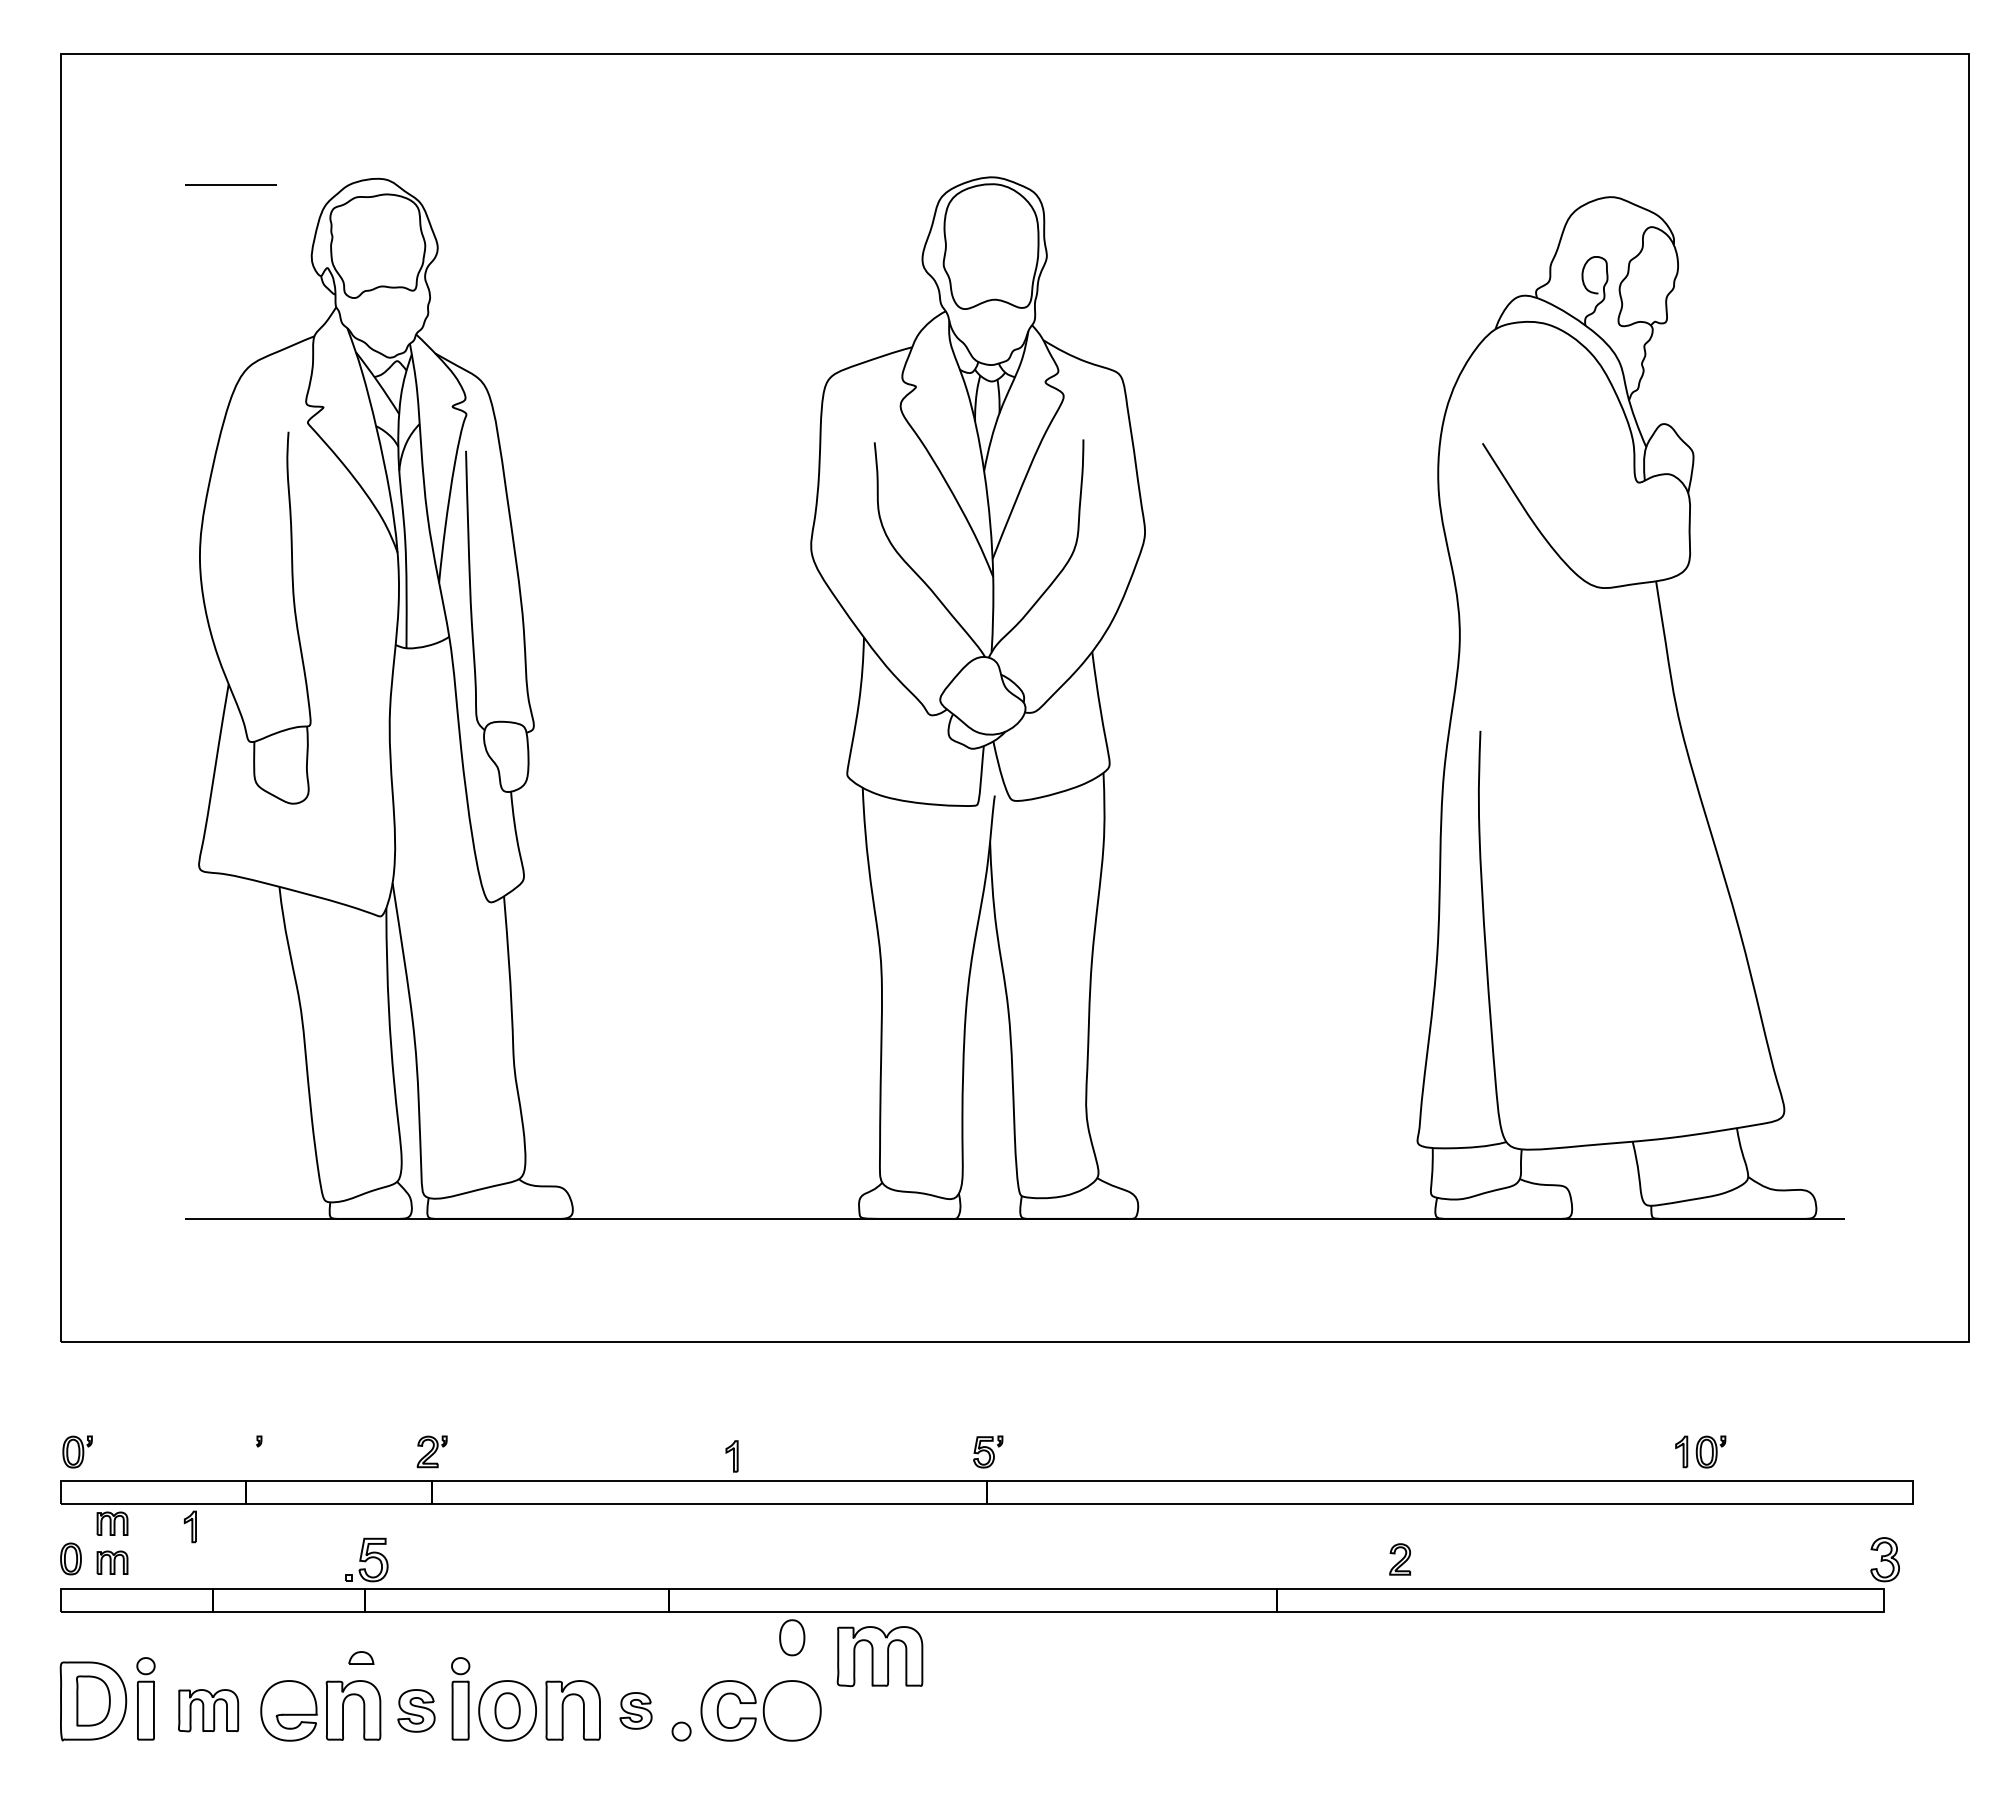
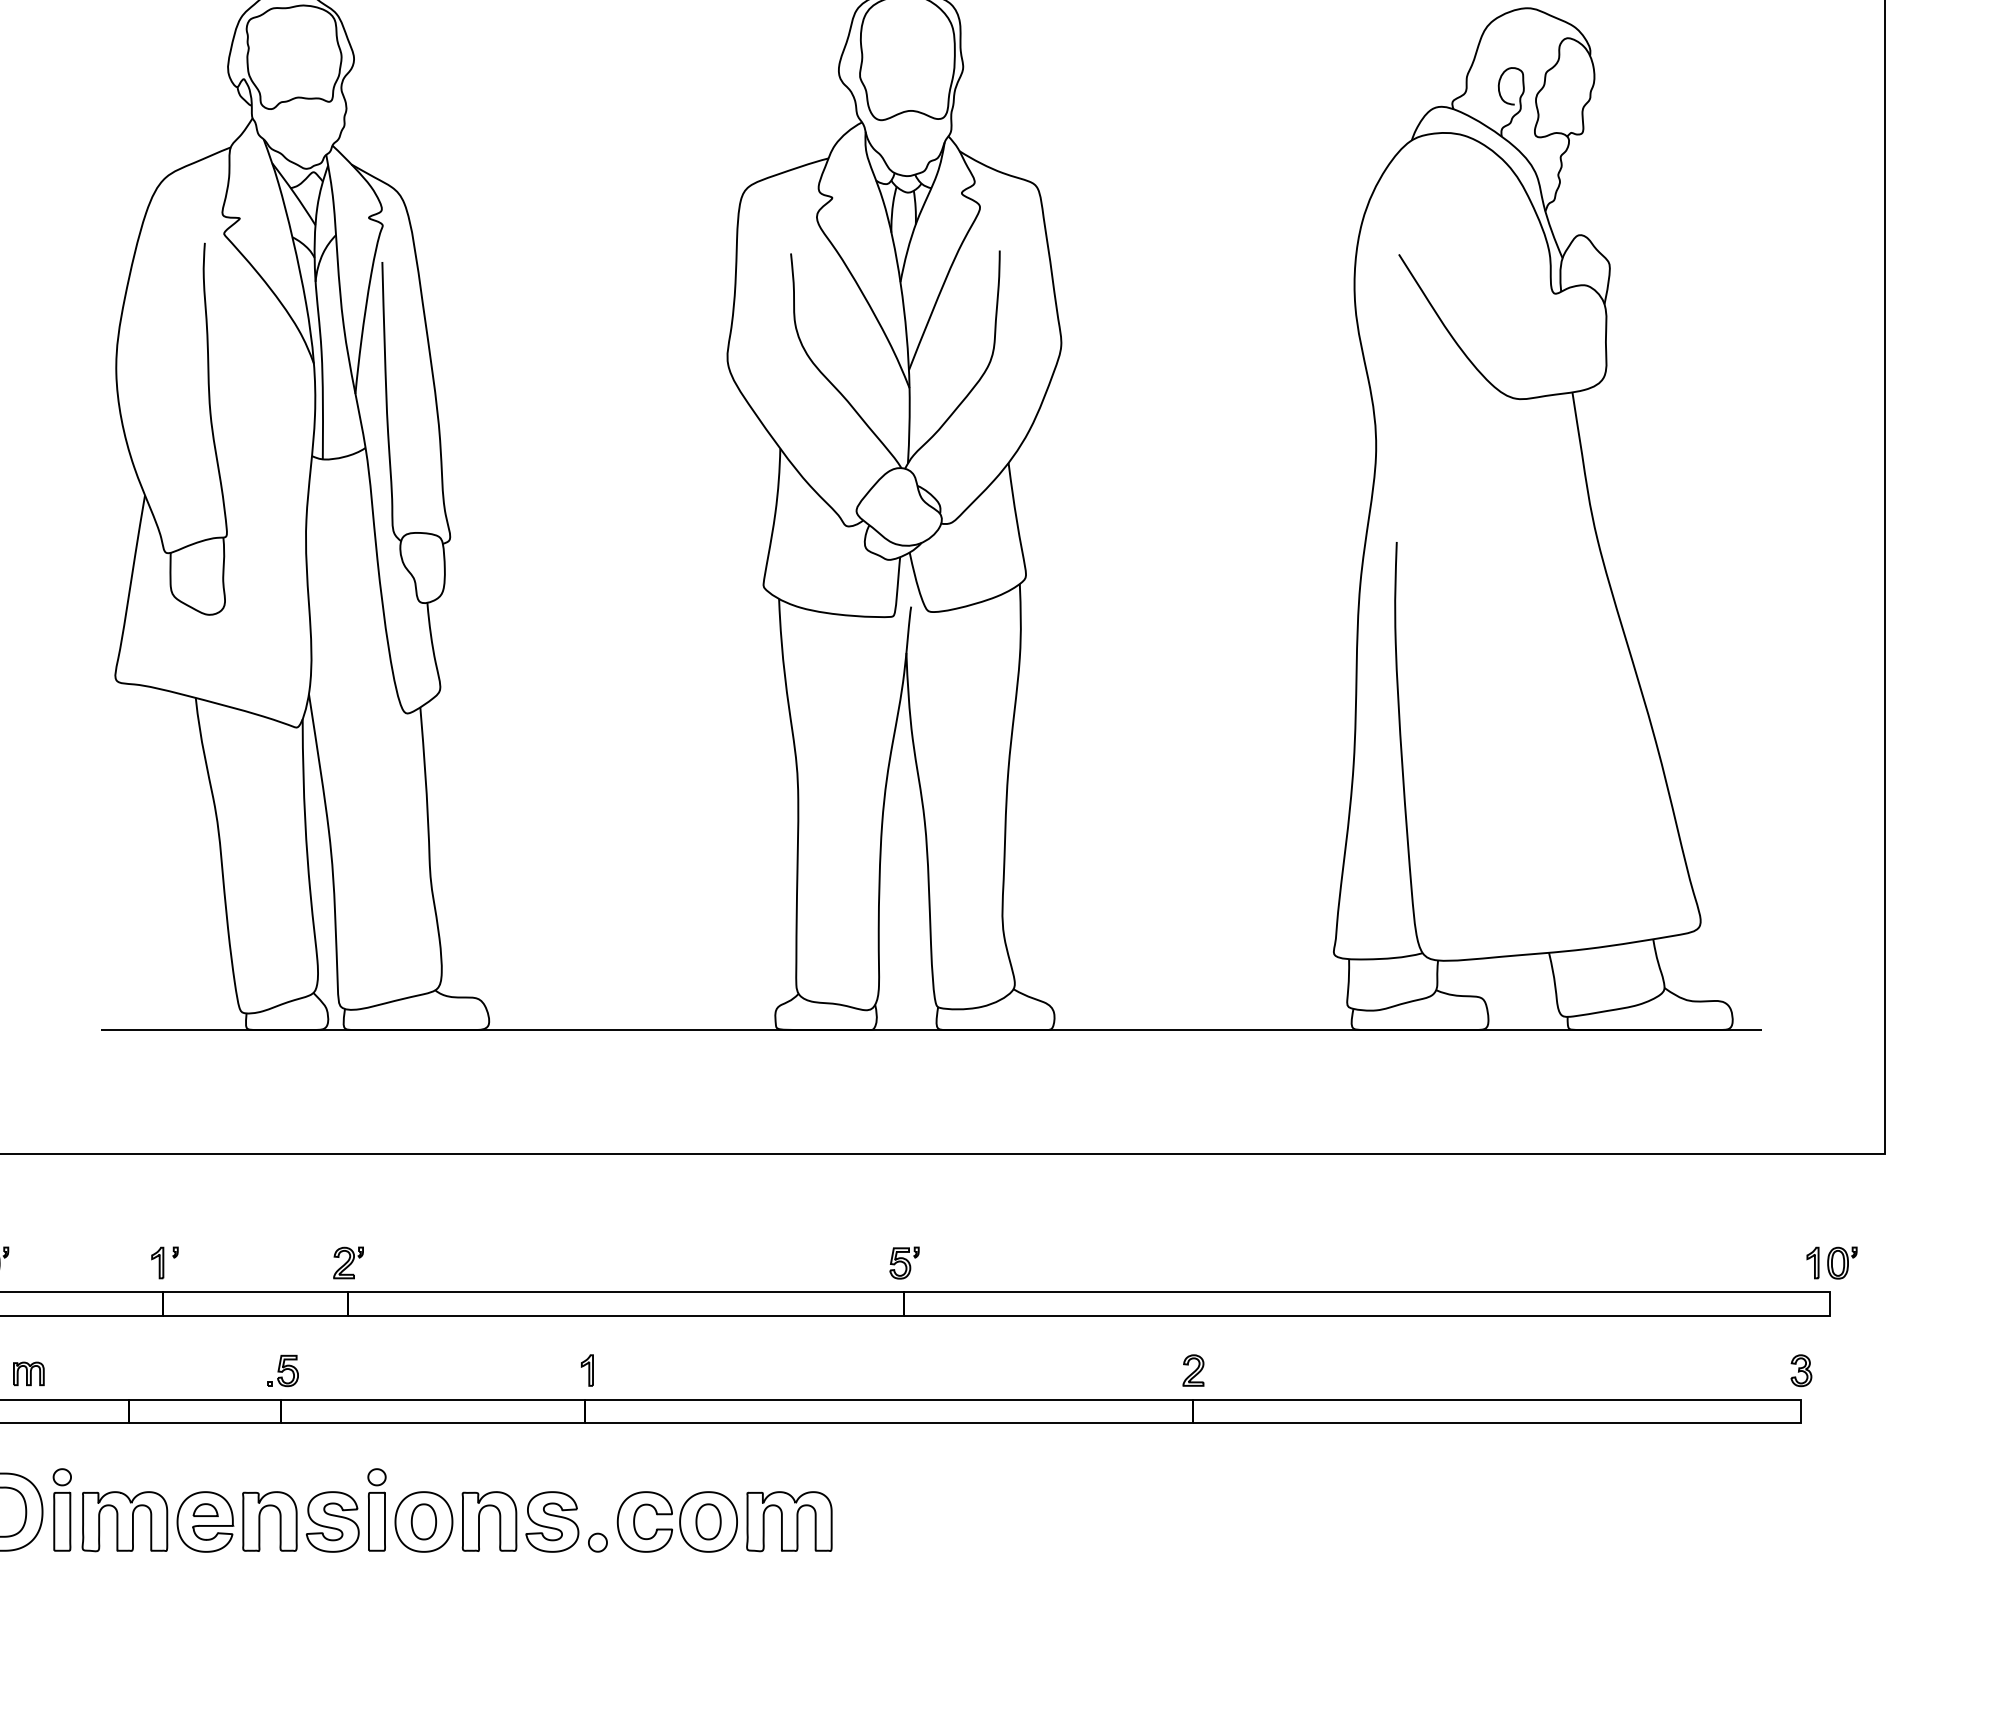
part: (1700, 1451) -> (1831, 1262), moved
part: (731, 1456) -> (586, 1370), moved
part: (112, 1523) -> (28, 1334), removed
part: (189, 1526) -> (156, 1262), moved
part: (366, 1559) -> (282, 1370), size x0.71
part: (1400, 1559) -> (1193, 1370), moved
part: (1884, 1559) -> (1800, 1370), size x0.71
part: (792, 1637) -> (708, 1521), moved
part: (879, 1656) -> (788, 1521), moved
part: (361, 1657) -> (205, 1509), moved
part: (208, 1710) -> (124, 1521), size x1.43
part: (416, 1710) -> (332, 1521), size x1.43
part: (635, 1710) -> (551, 1521), size x1.67

